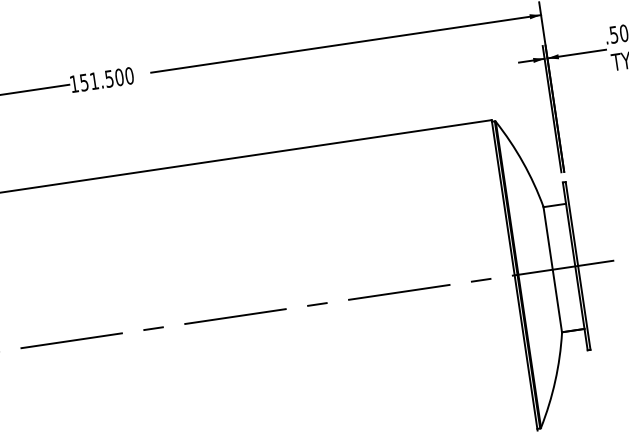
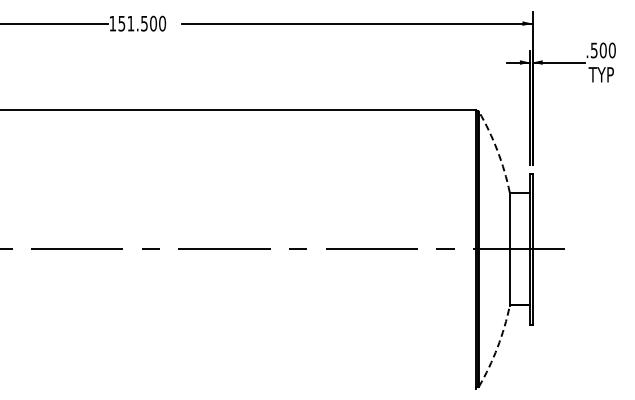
arc: (522, 161) -> (497, 150), solid -> dashed
arc: (555, 381) -> (497, 347), solid -> dashed

